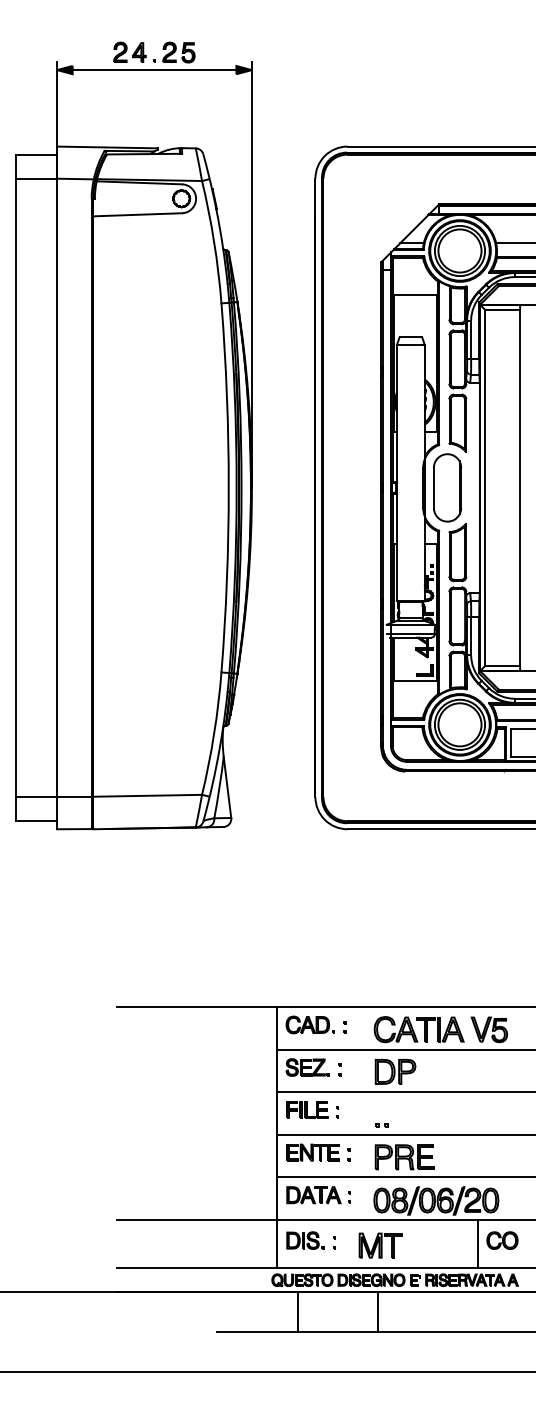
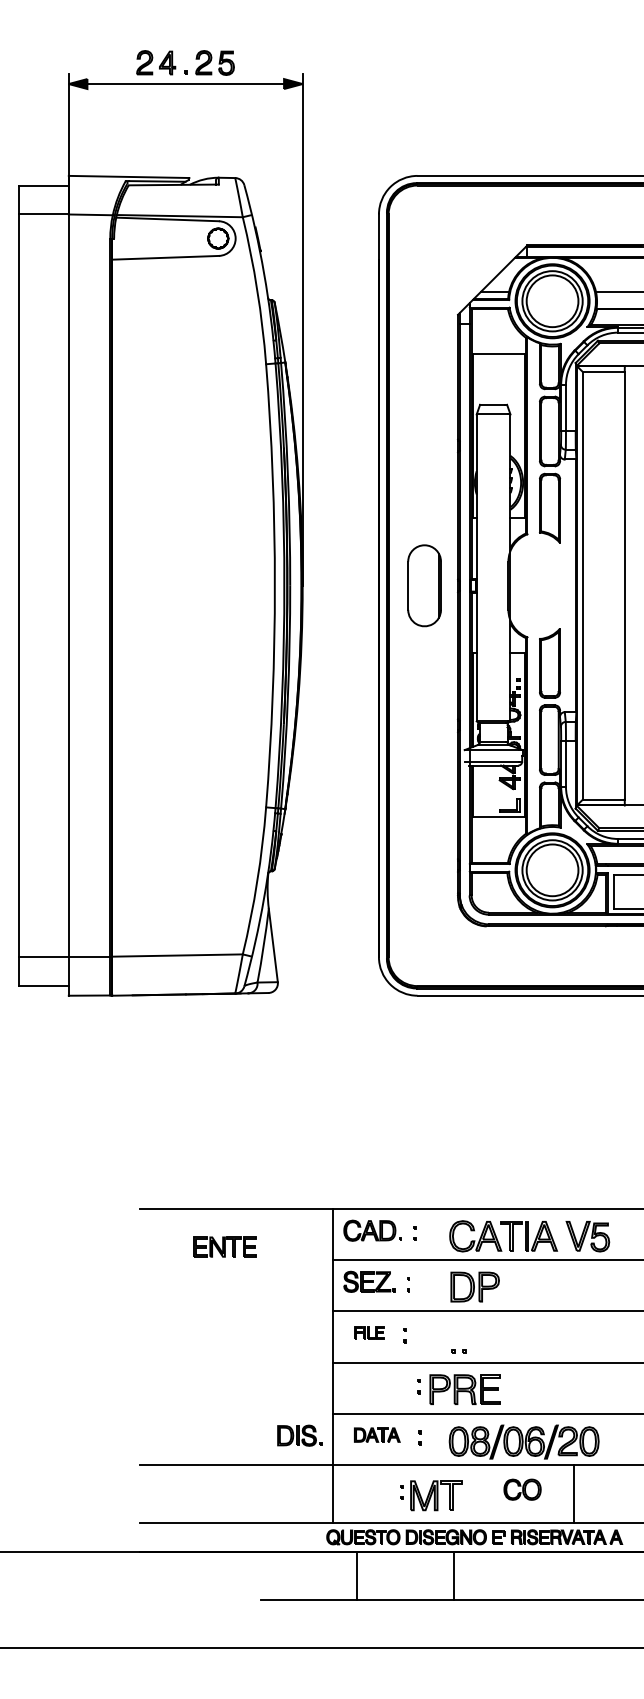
part: (447, 487) -> (424, 585), moved
part: (307, 1109) -> (369, 1332), size x0.6
part: (312, 1152) -> (224, 1246), moved
part: (404, 1157) -> (464, 1389), moved
part: (314, 1194) -> (377, 1434), size x0.7
part: (305, 1240) -> (299, 1435), moved
part: (502, 1240) -> (522, 1489), moved
part: (380, 1245) -> (436, 1495), moved

